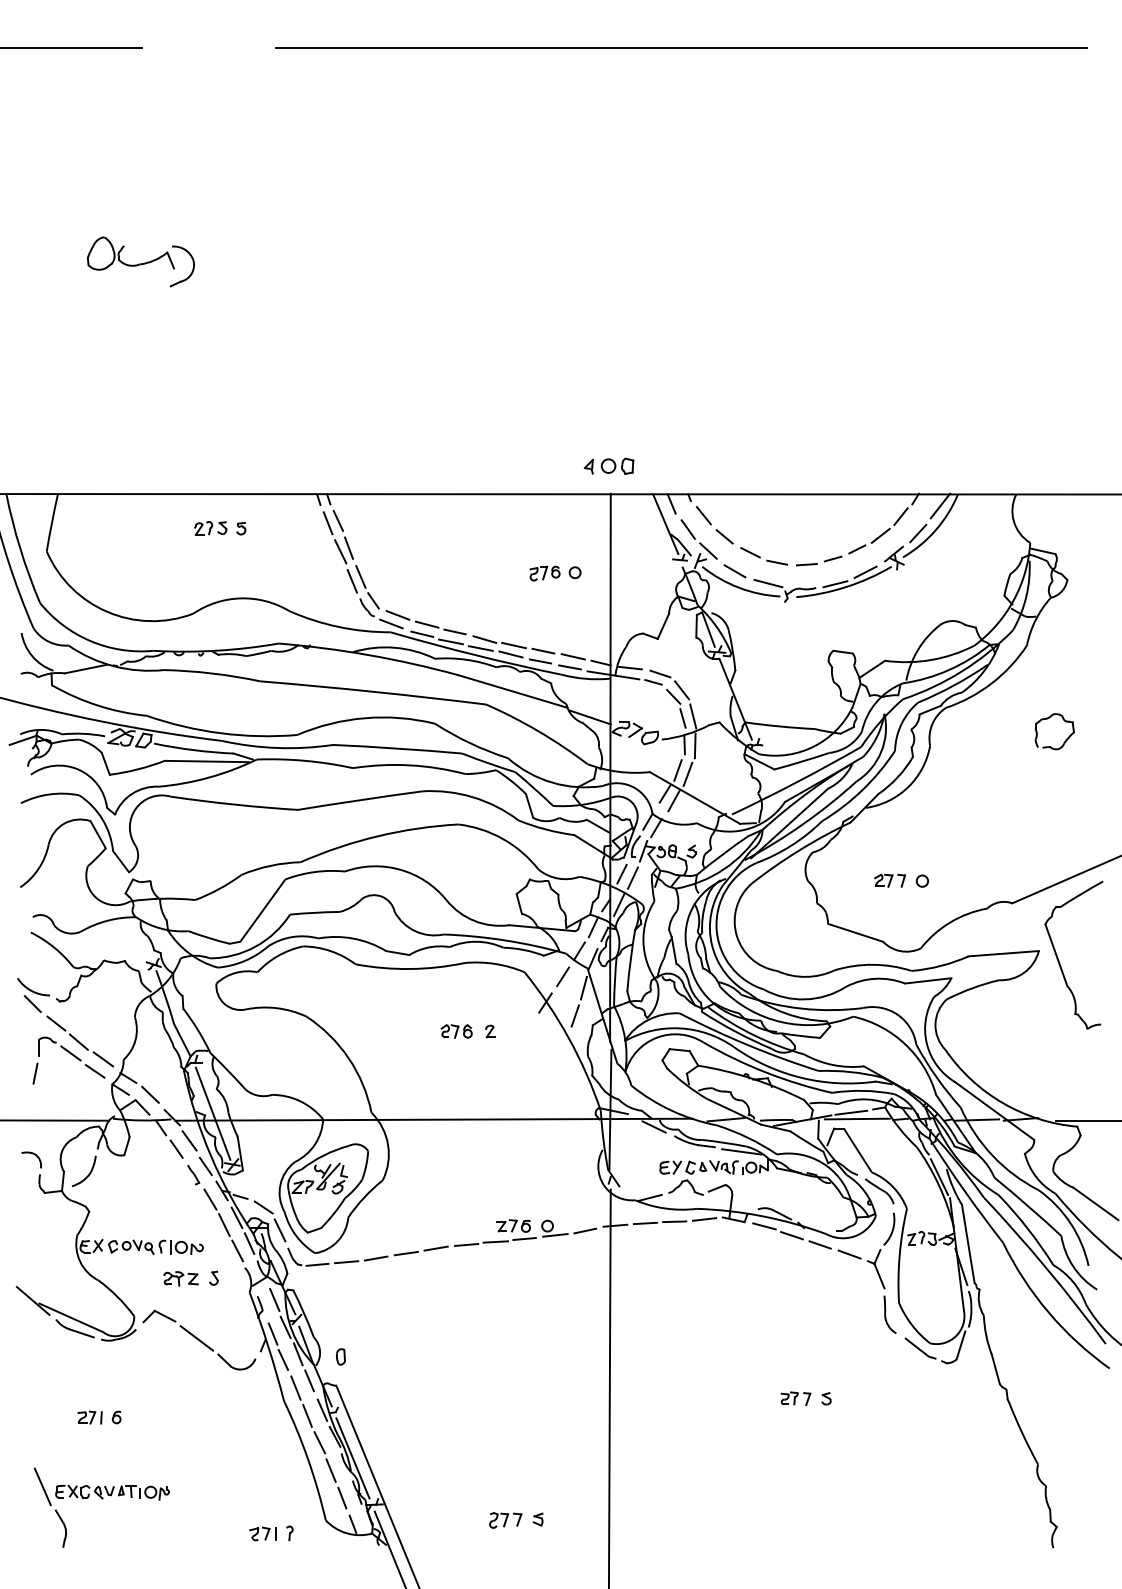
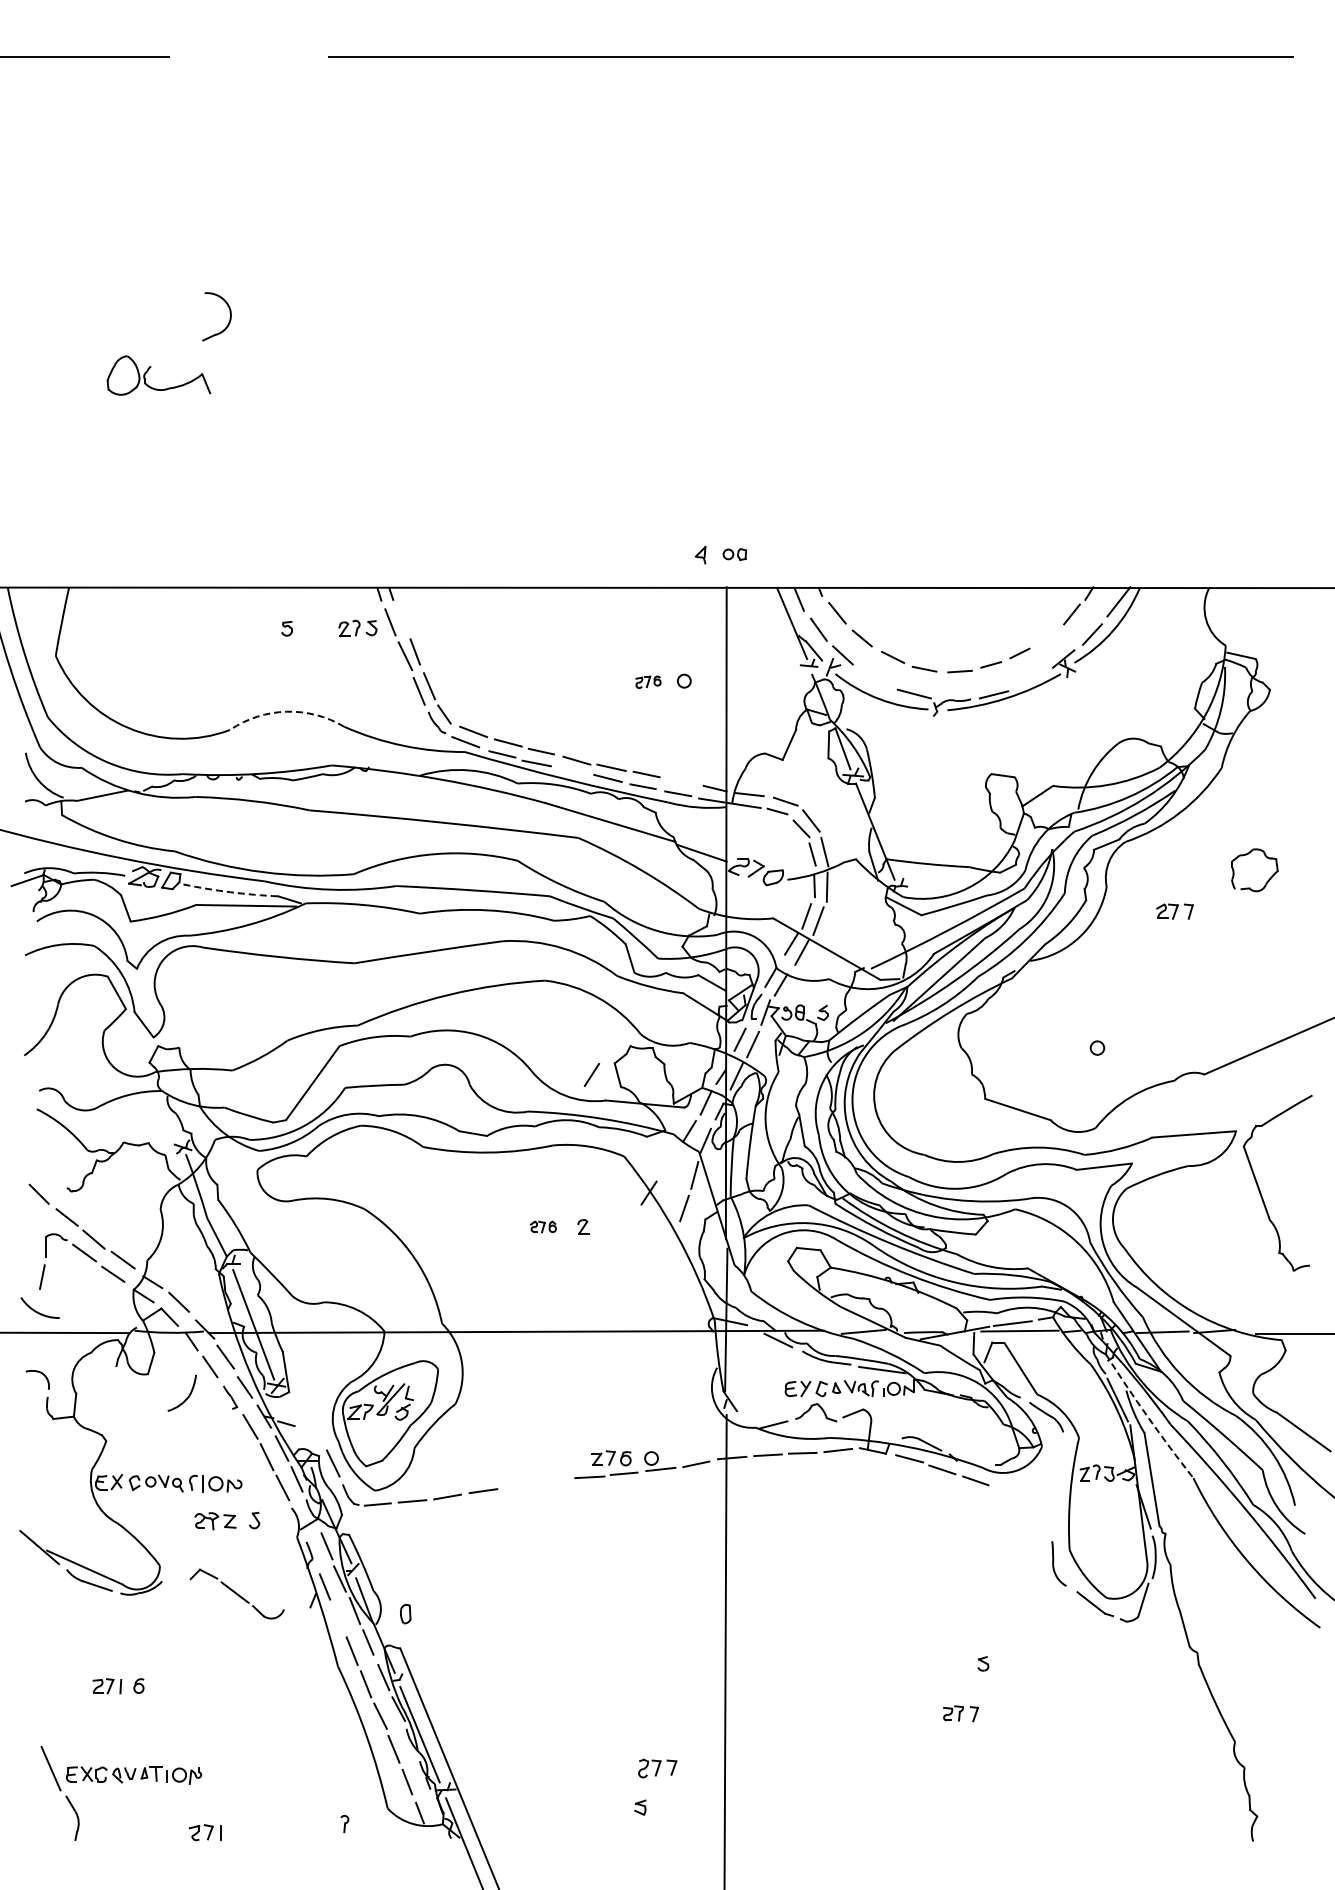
part: (124, 246) -> (151, 367), moved
part: (617, 466) -> (734, 554), size x0.6
line: (338, 520) -> (402, 619), removed
part: (210, 528) -> (357, 628), moved
line: (880, 536) -> (1047, 637), removed
line: (735, 571) -> (874, 679), removed
line: (865, 572) -> (1029, 680), removed
part: (545, 573) -> (648, 682), size x0.7
arc: (240, 598) -> (286, 711), solid -> dashed
line: (480, 648) -> (571, 771), removed
line: (572, 657) -> (681, 781), removed
arc: (193, 750) -> (230, 892), solid -> dashed
part: (889, 880) -> (1174, 911), moved
part: (1058, 958) -> (1259, 1187), moved
line: (562, 976) -> (591, 1074), moved
arc: (31, 989) -> (37, 1311), moved
part: (456, 1031) -> (543, 1226), size x0.7
part: (88, 1174) -> (187, 1396), moved
arc: (965, 1191) -> (1148, 1417), solid -> dashed
line: (263, 1207) -> (313, 1436), removed
line: (466, 1244) -> (555, 1480), removed
line: (435, 1248) -> (518, 1484), removed
part: (860, 1257) -> (1023, 1495), removed
part: (198, 1339) -> (236, 1593), size x0.7
line: (282, 1359) -> (336, 1617), removed
part: (795, 1398) -> (960, 1713), moved
part: (505, 1520) -> (657, 1768), moved
part: (262, 1533) -> (204, 1832), moved

